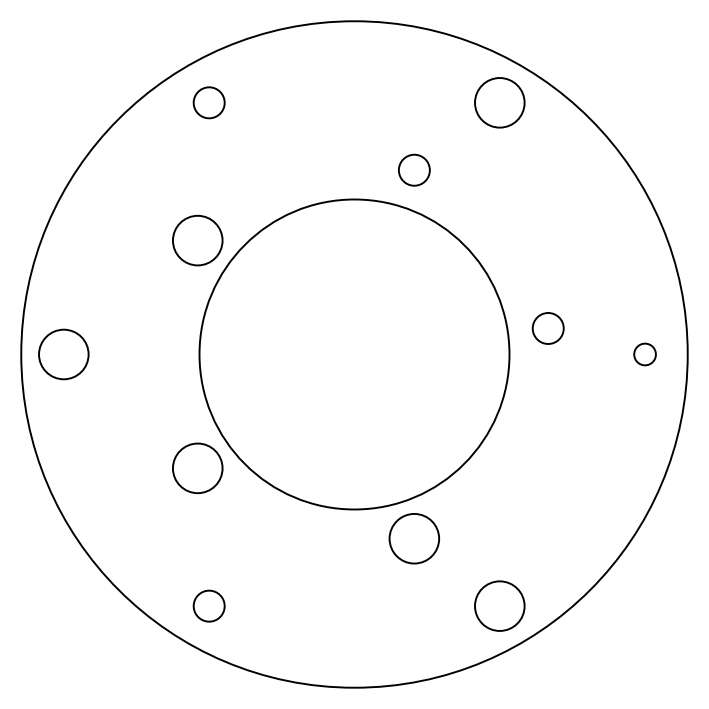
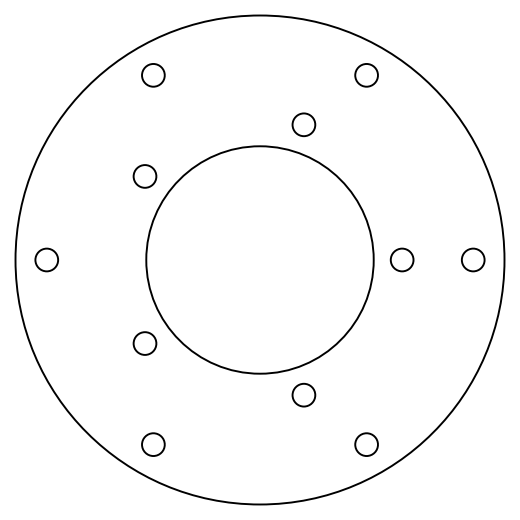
circle: (499, 102) -> (366, 75), size x0.62
circle: (197, 240) -> (144, 176), size x0.62
circle: (547, 328) -> (401, 260), moved
circle: (63, 354) -> (46, 260), size x0.62
circle: (644, 354) -> (472, 260), size x1.43
circle: (197, 467) -> (144, 342), size x0.62
circle: (413, 538) -> (303, 395), size x0.62
circle: (499, 605) -> (366, 444), size x0.62

